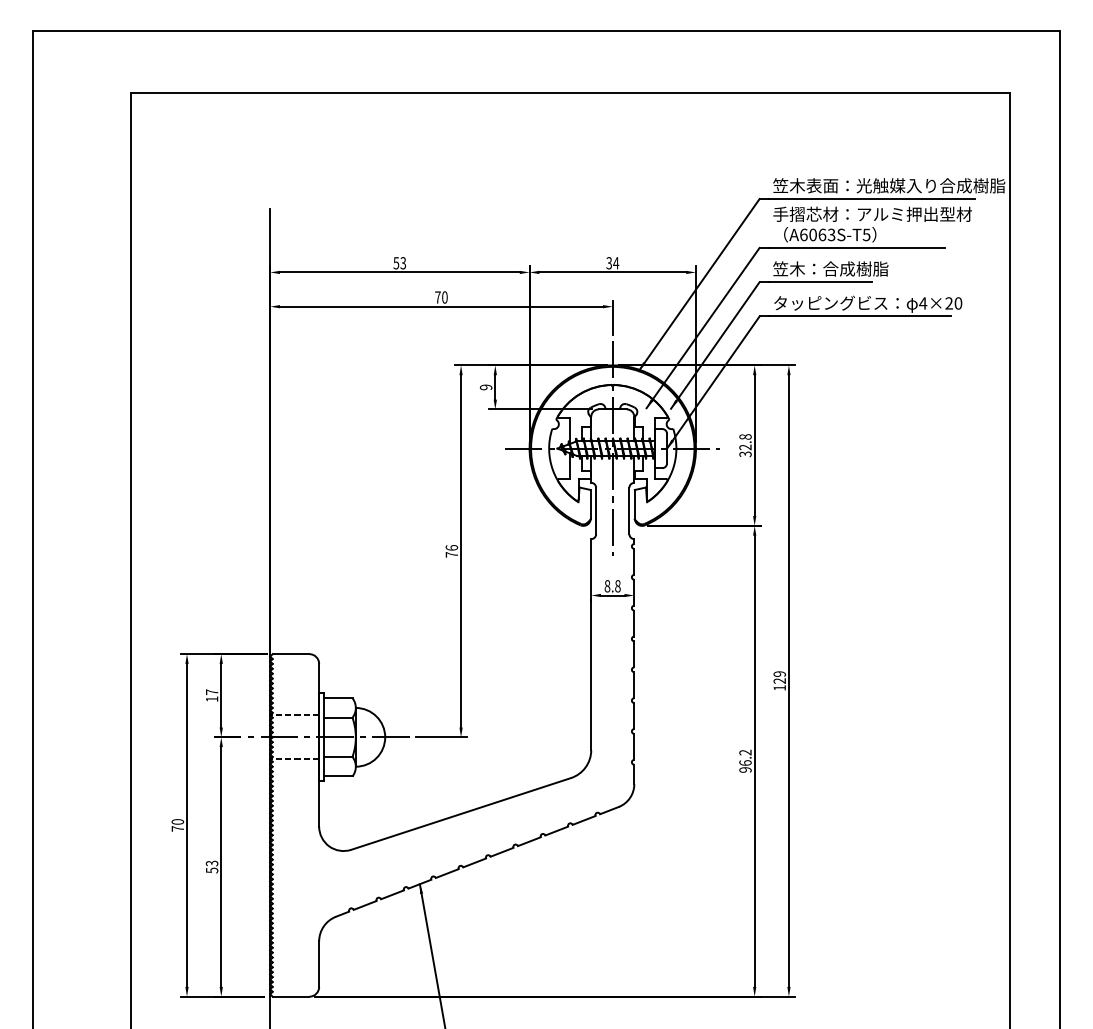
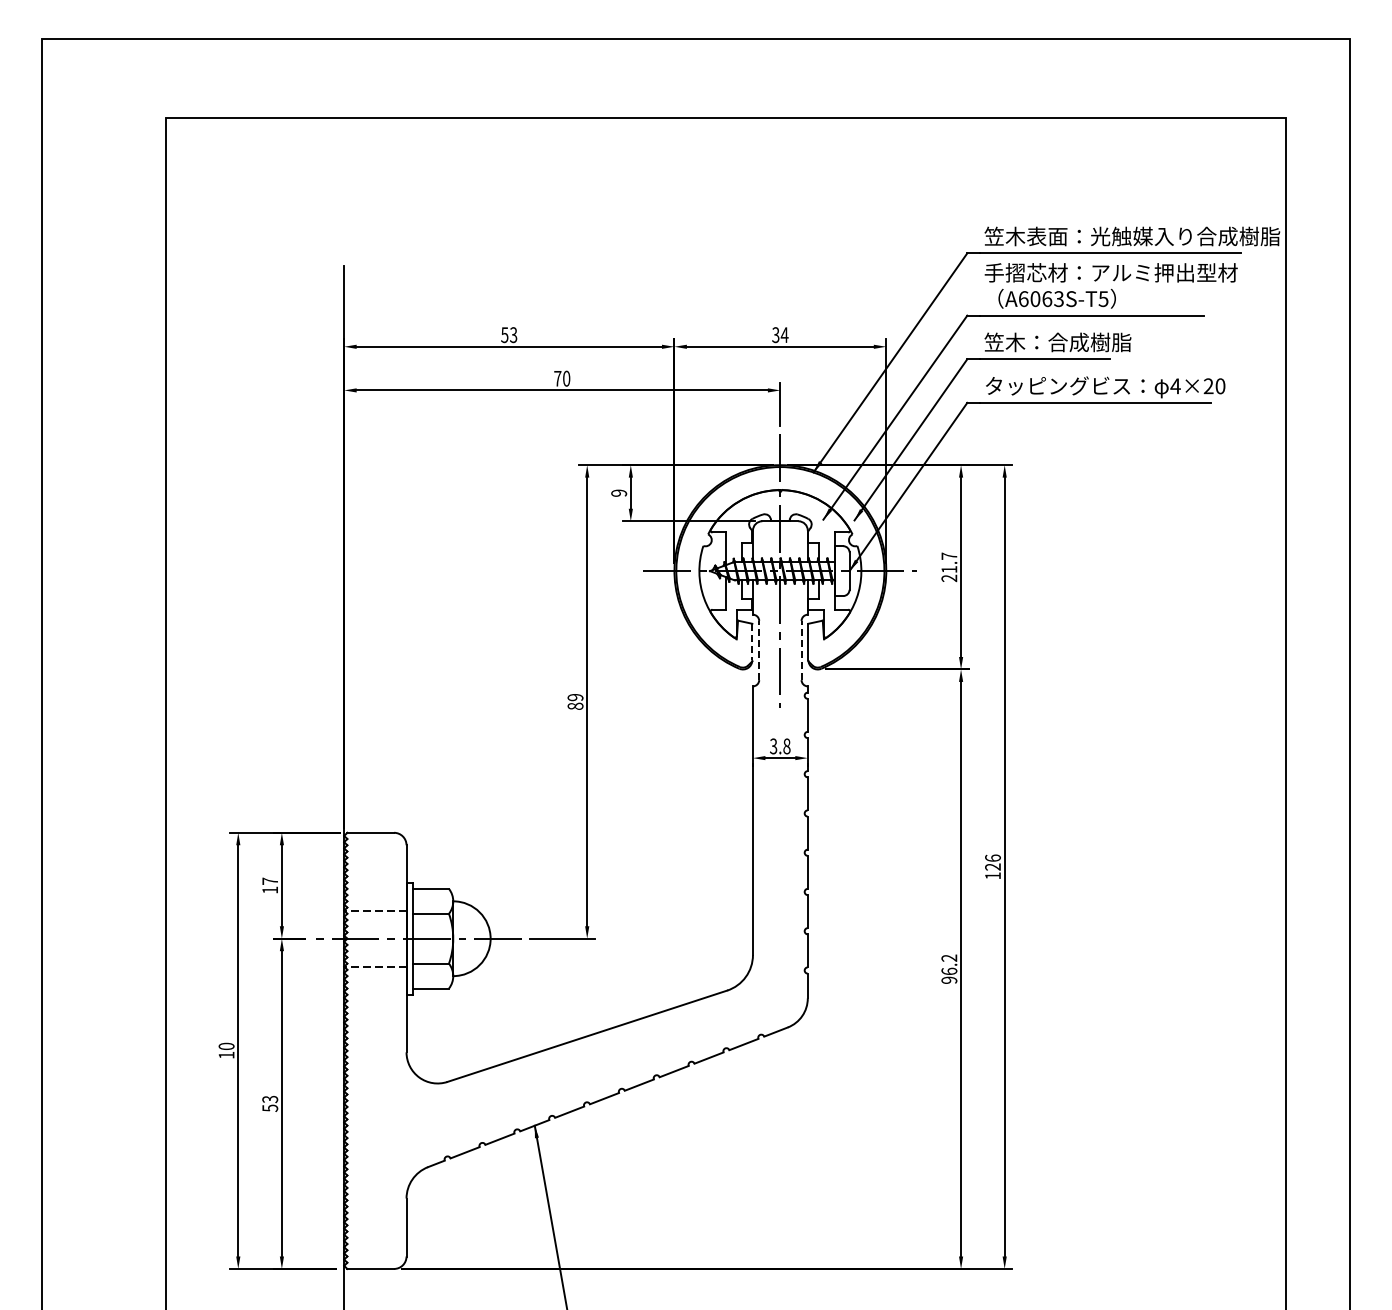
text: (745, 445) -> (949, 567), 32.8 -> 21.7
line: (590, 504) -> (752, 642), solid -> dashed
line: (596, 510) -> (759, 650), solid -> dashed
line: (629, 510) -> (801, 650), solid -> dashed
text: (451, 551) -> (575, 701), 76 -> 89
text: (607, 586) -> (773, 746), 8.8 -> 3.8
text: (779, 673) -> (992, 857), 129 -> 126
text: (177, 828) -> (226, 1054), 70 -> 10

